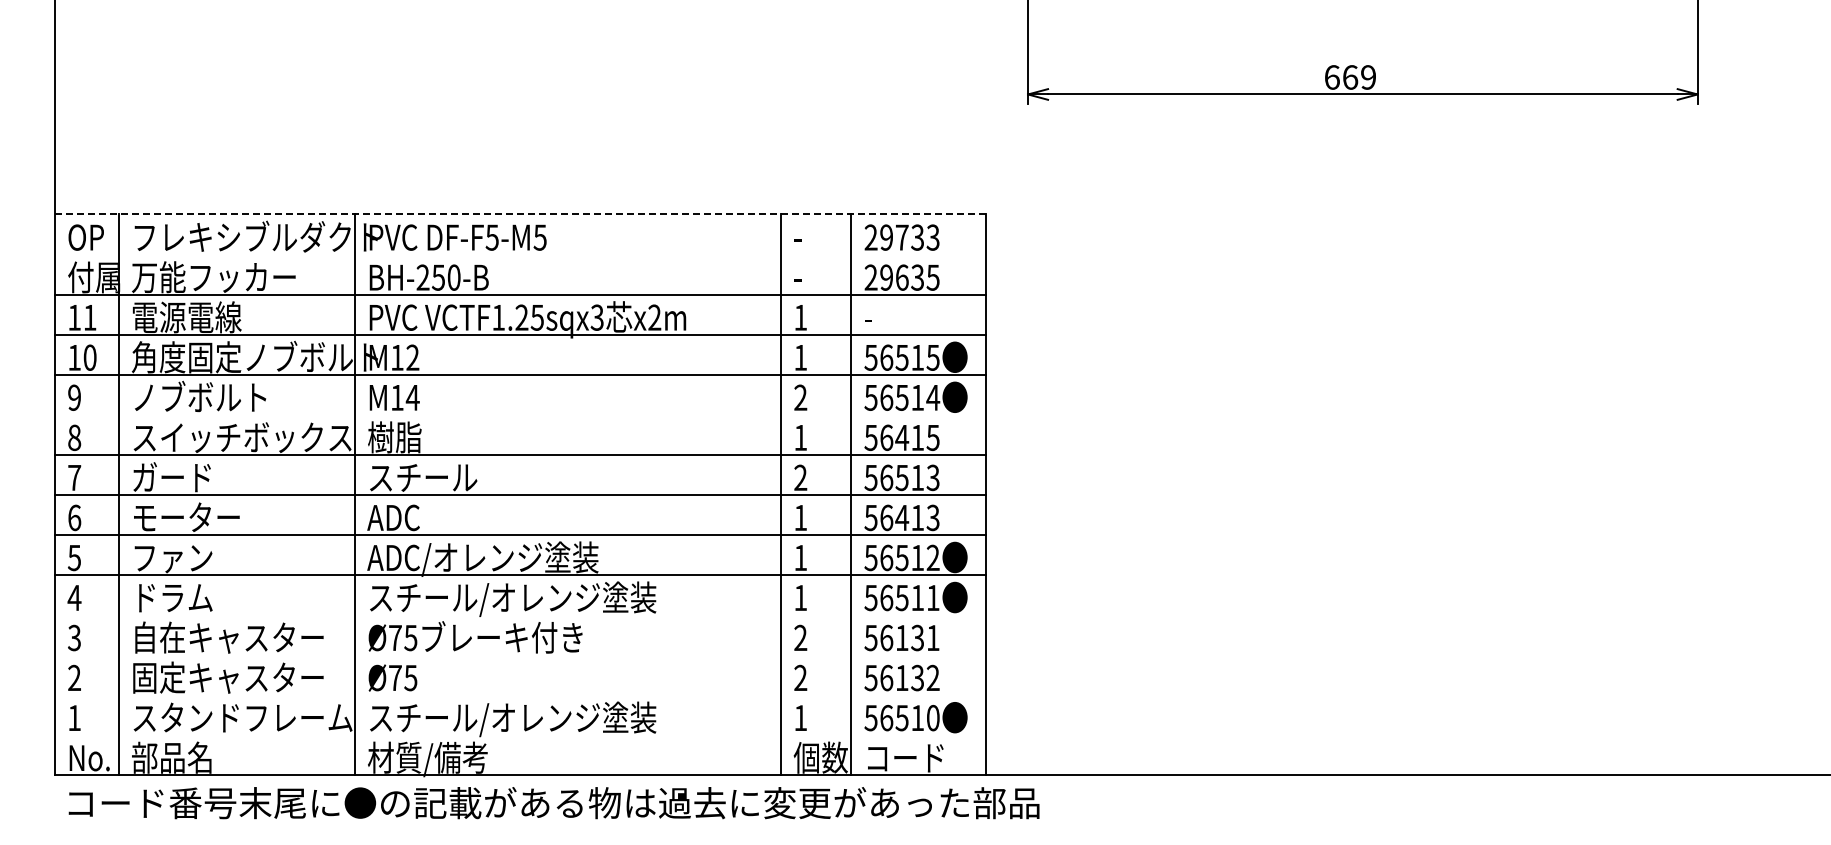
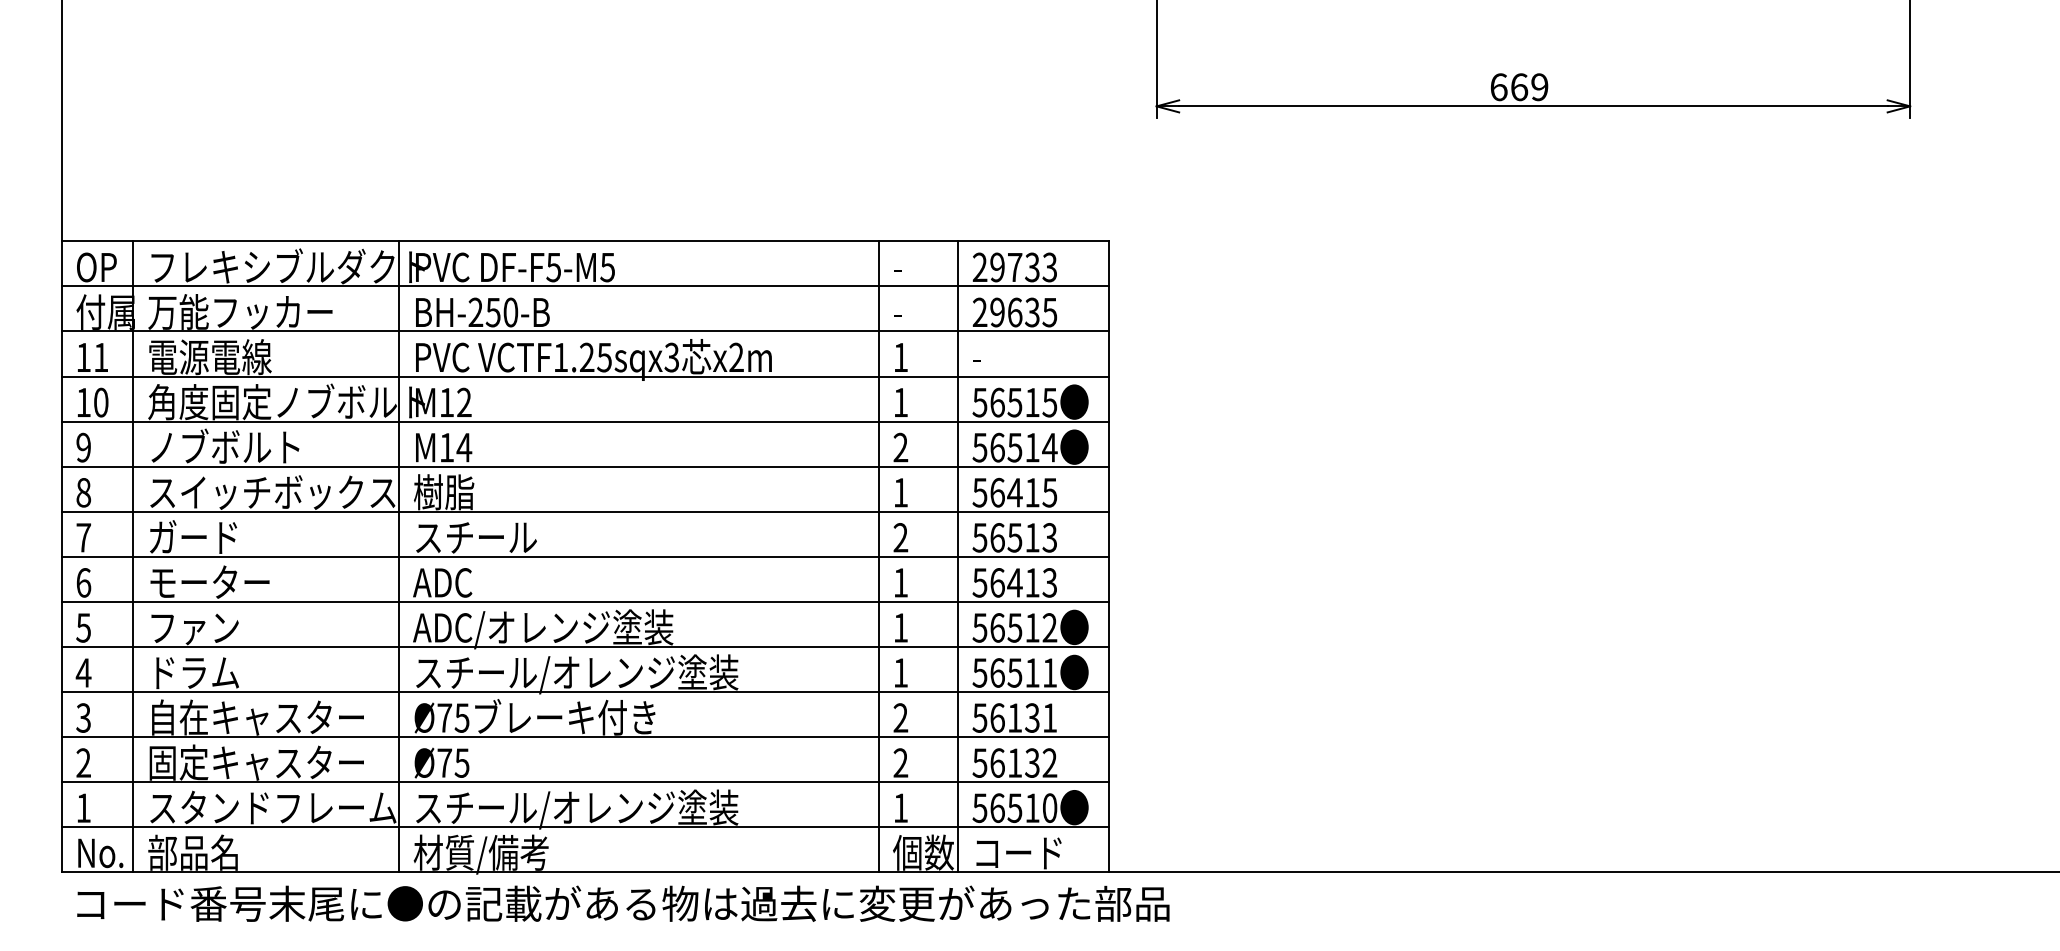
line: (520, 214) -> (585, 241), dashed -> solid
line: (519, 254) -> (584, 286), added
line: (519, 414) -> (584, 466), added
line: (519, 614) -> (584, 691), added
line: (519, 654) -> (584, 736), added
line: (519, 694) -> (584, 781), added
line: (519, 734) -> (584, 826), added

